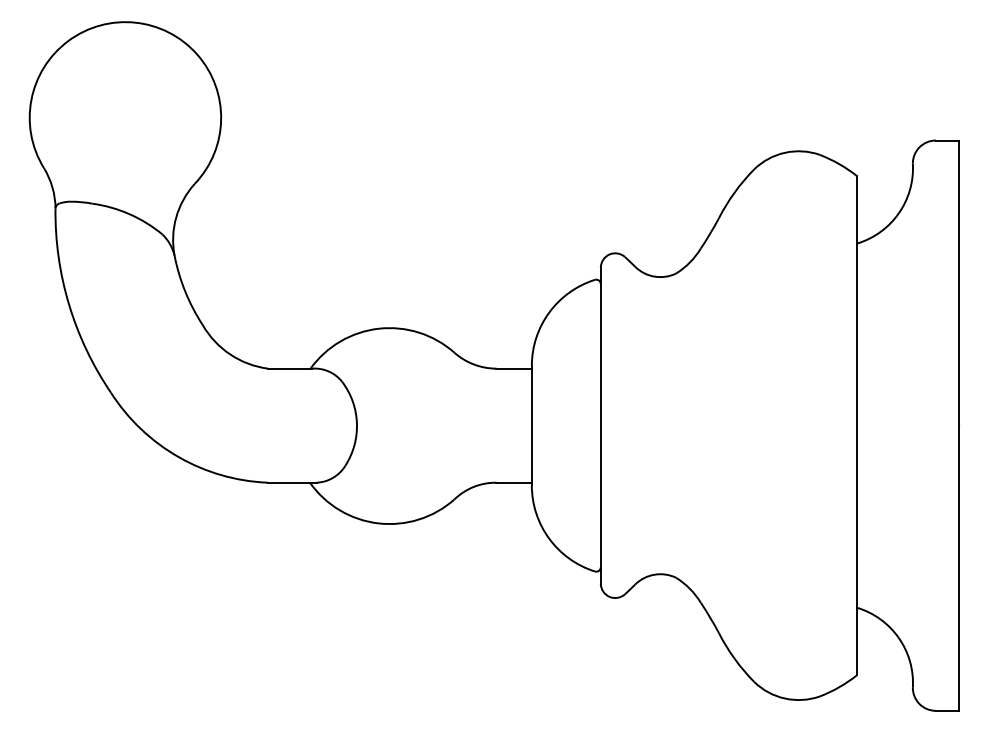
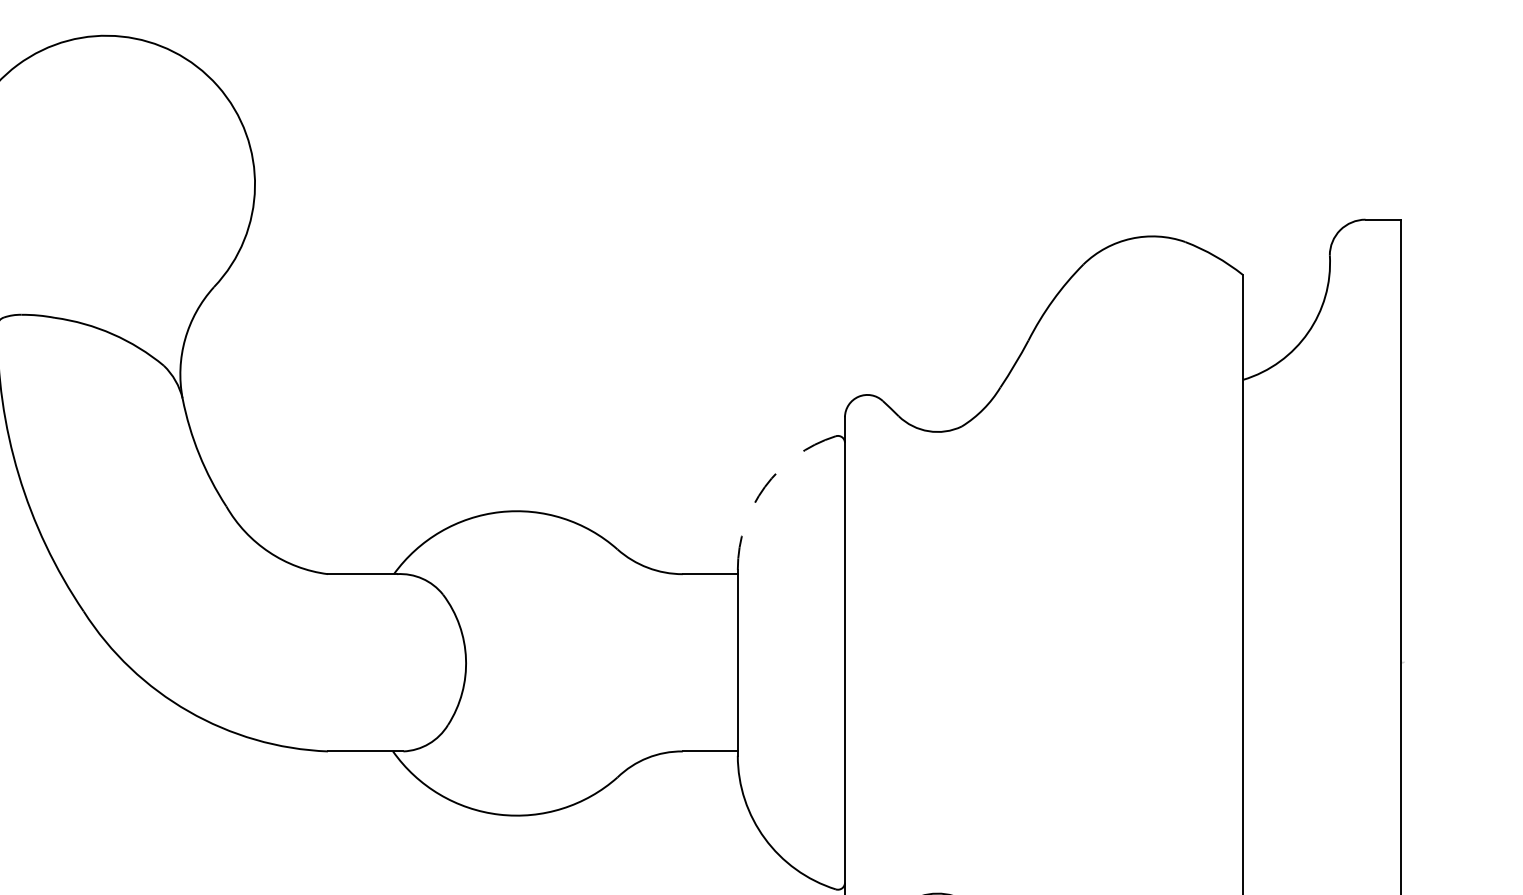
arc: (549, 312) -> (765, 486), solid -> dashed

